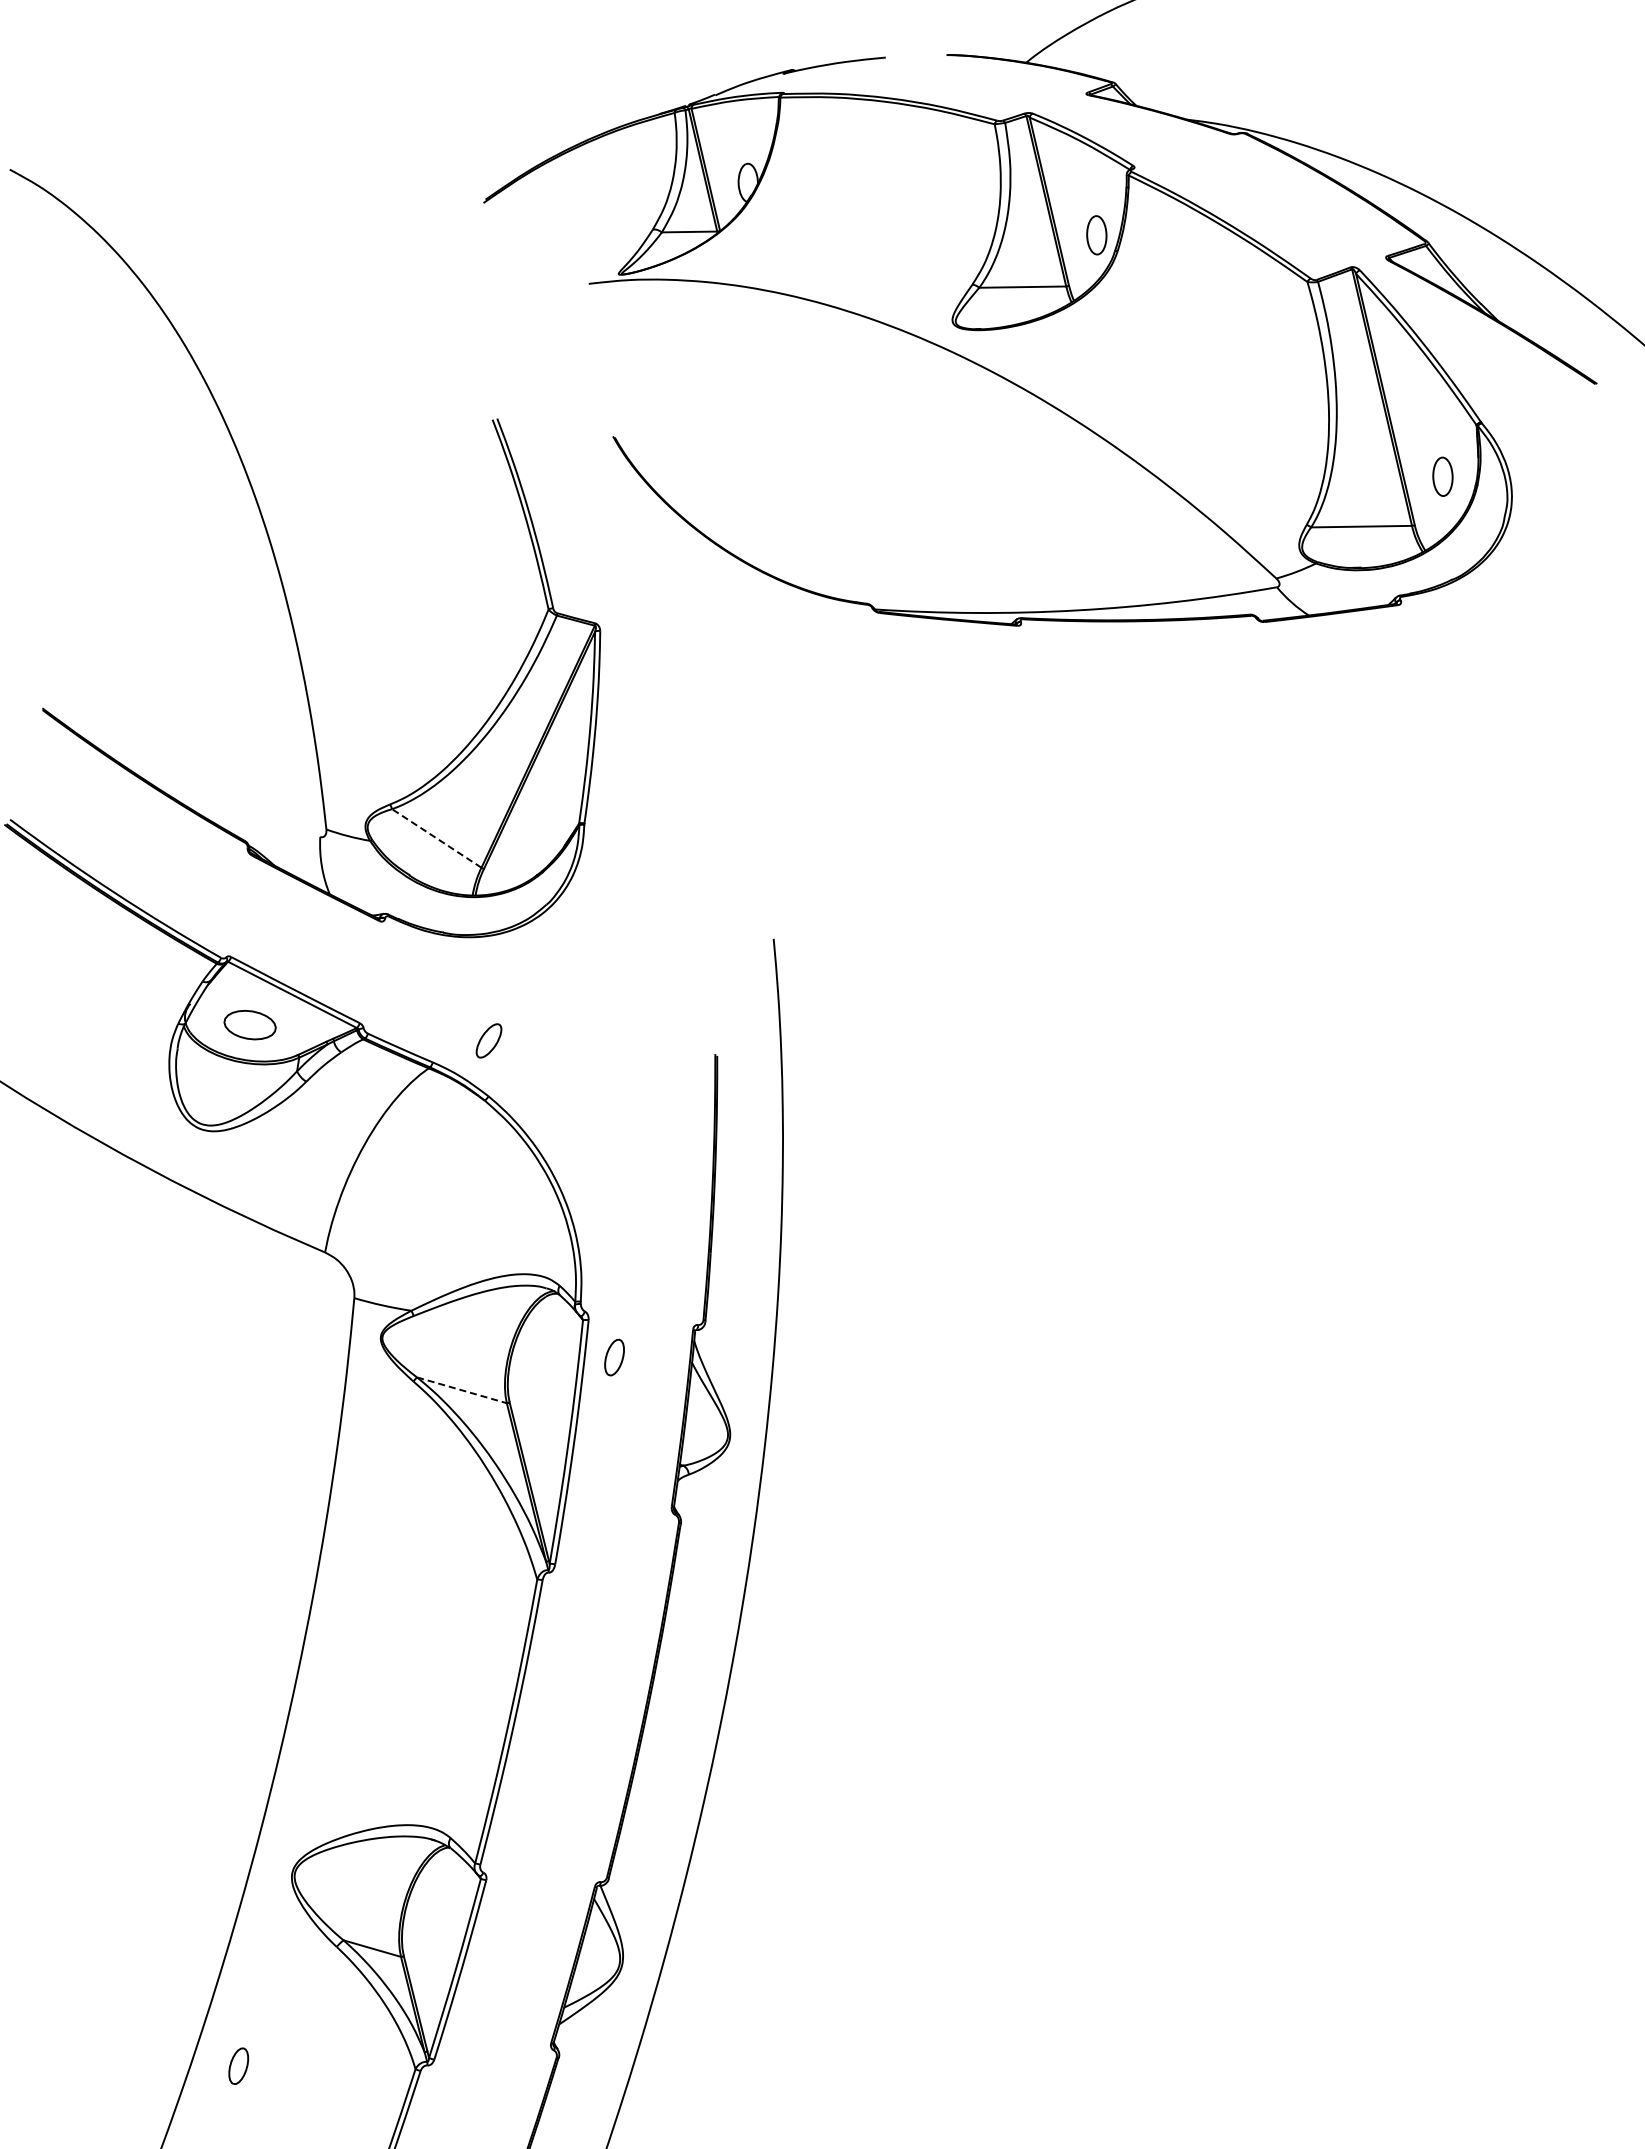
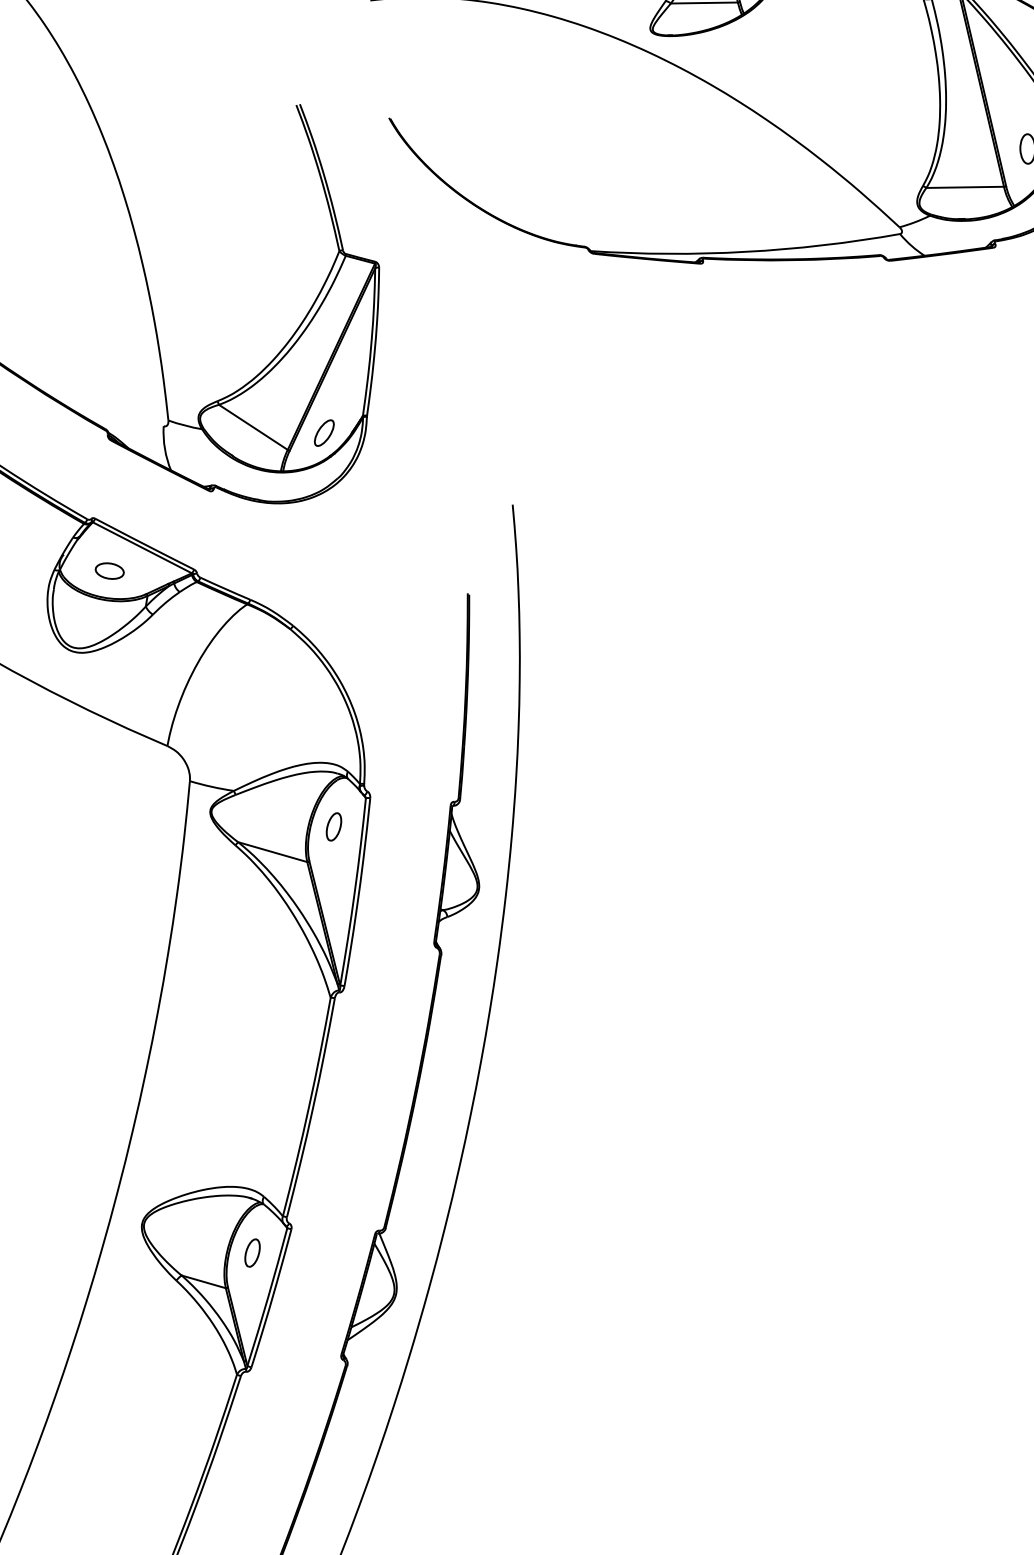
line: (436, 838) -> (253, 427), dashed -> solid
part: (250, 1025) -> (109, 571), size x0.71
part: (488, 1040) -> (323, 432), moved
part: (614, 1357) -> (333, 826), moved
line: (462, 1390) -> (273, 852), dashed -> solid
part: (238, 2065) -> (252, 1252), moved

